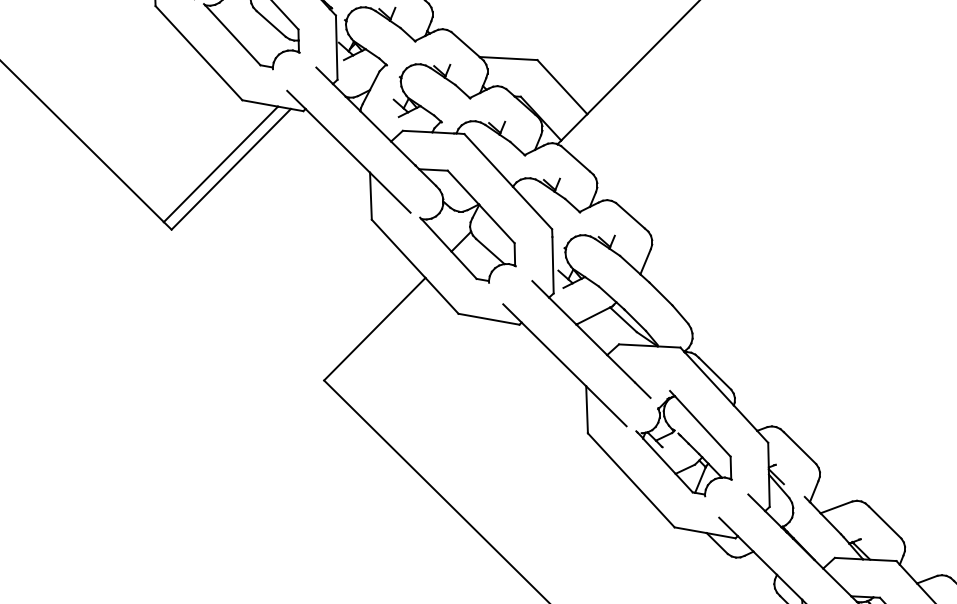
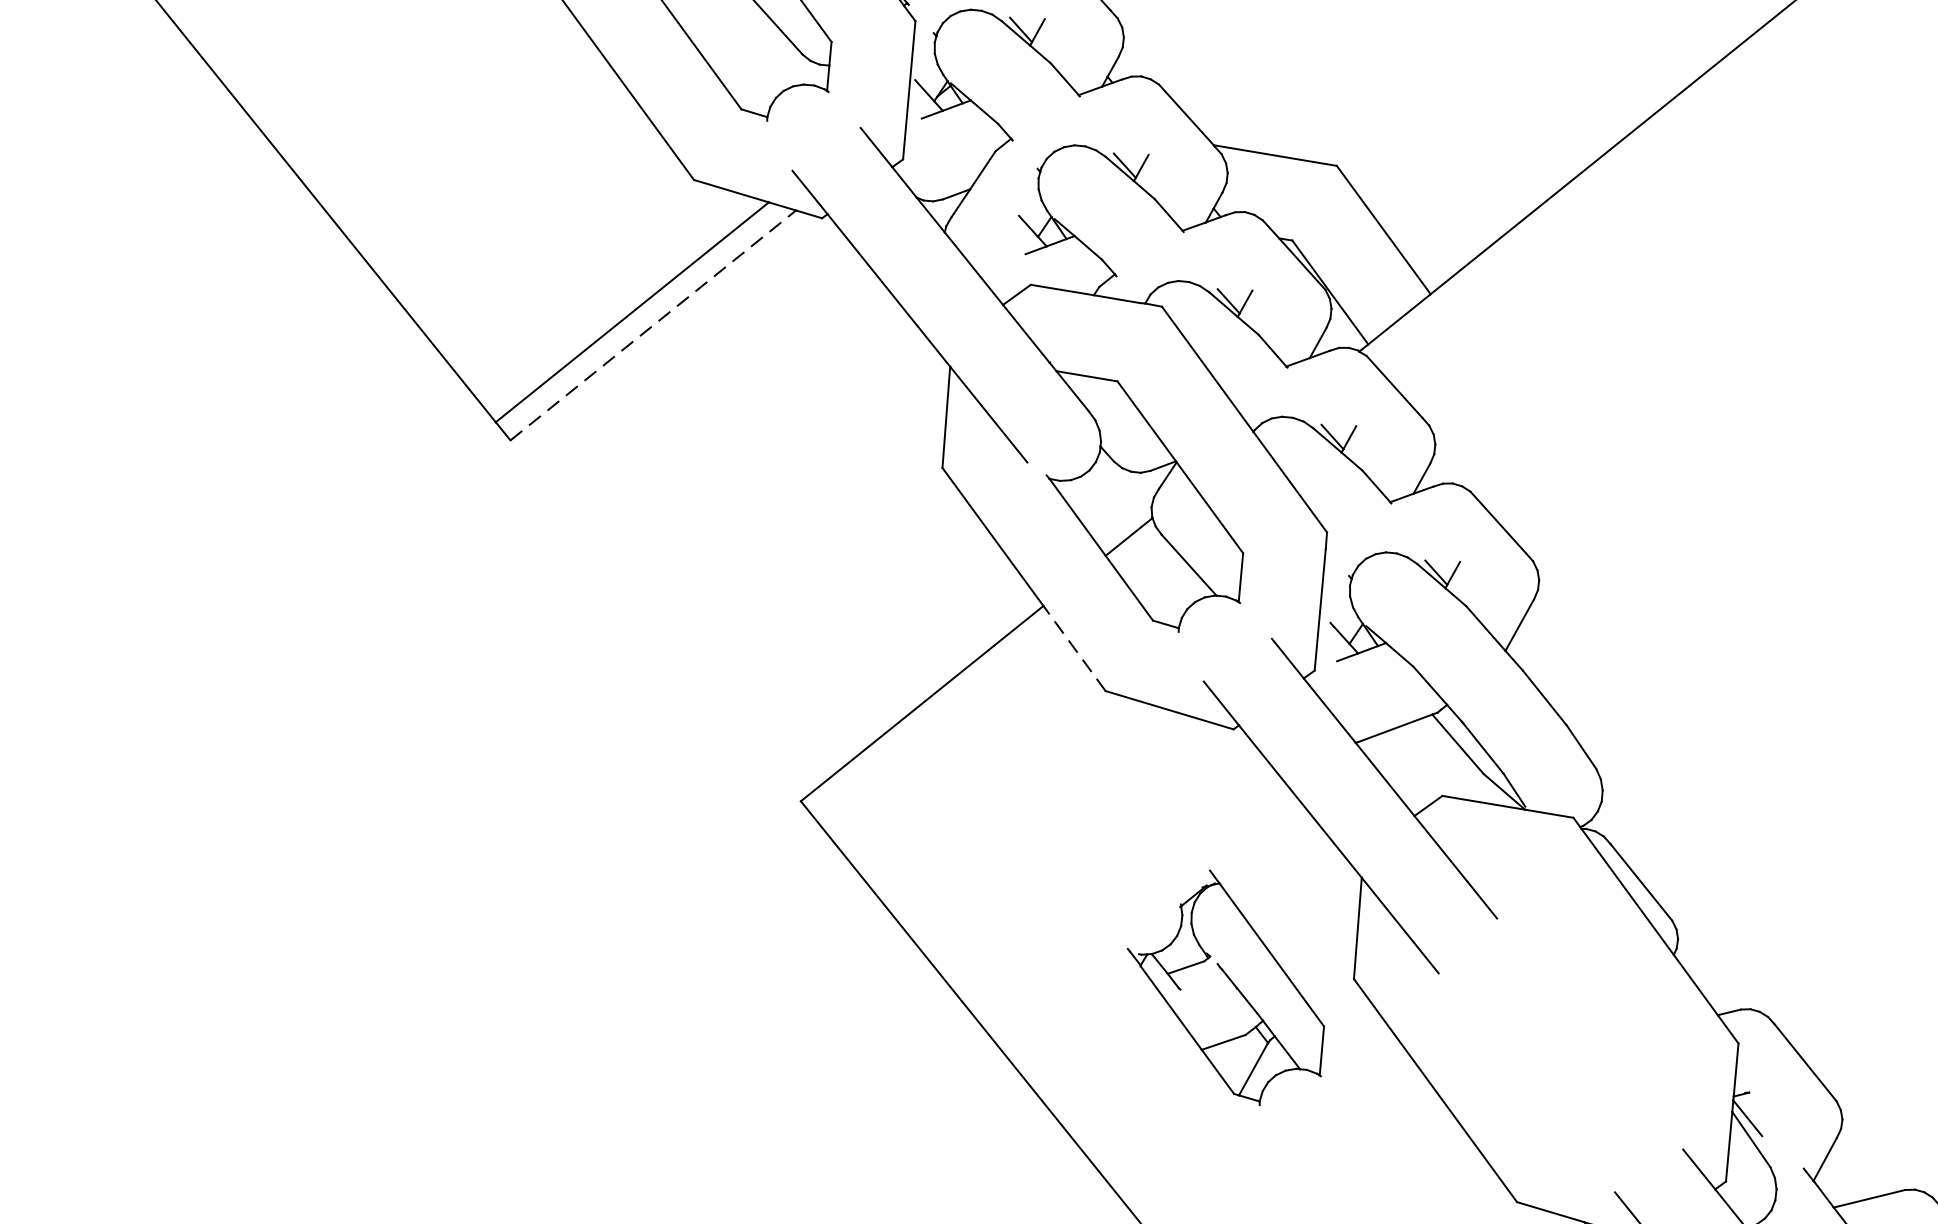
line: (231, 169) -> (653, 325), solid -> dashed
line: (441, 295) -> (1073, 647), solid -> dashed
part: (683, 443) -> (1226, 986), moved

